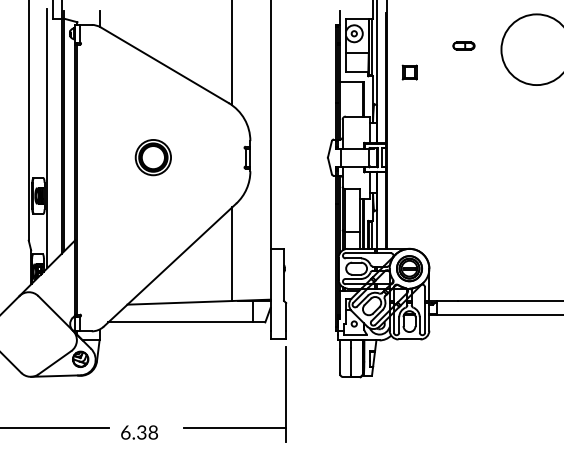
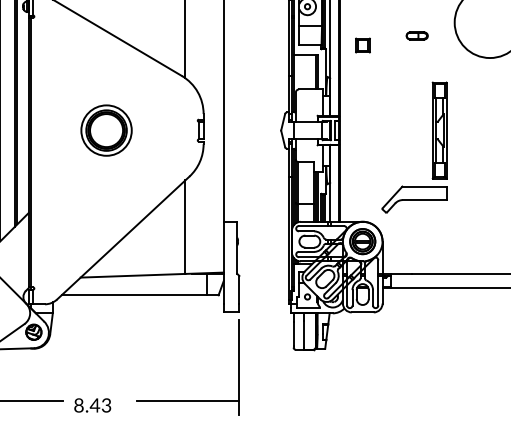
part: (463, 45) -> (416, 35), moved
part: (153, 157) -> (106, 130), size x1.43
part: (479, 174) -> (432, 147), added
text: (139, 432) -> (92, 405), 6.38 -> 8.43

